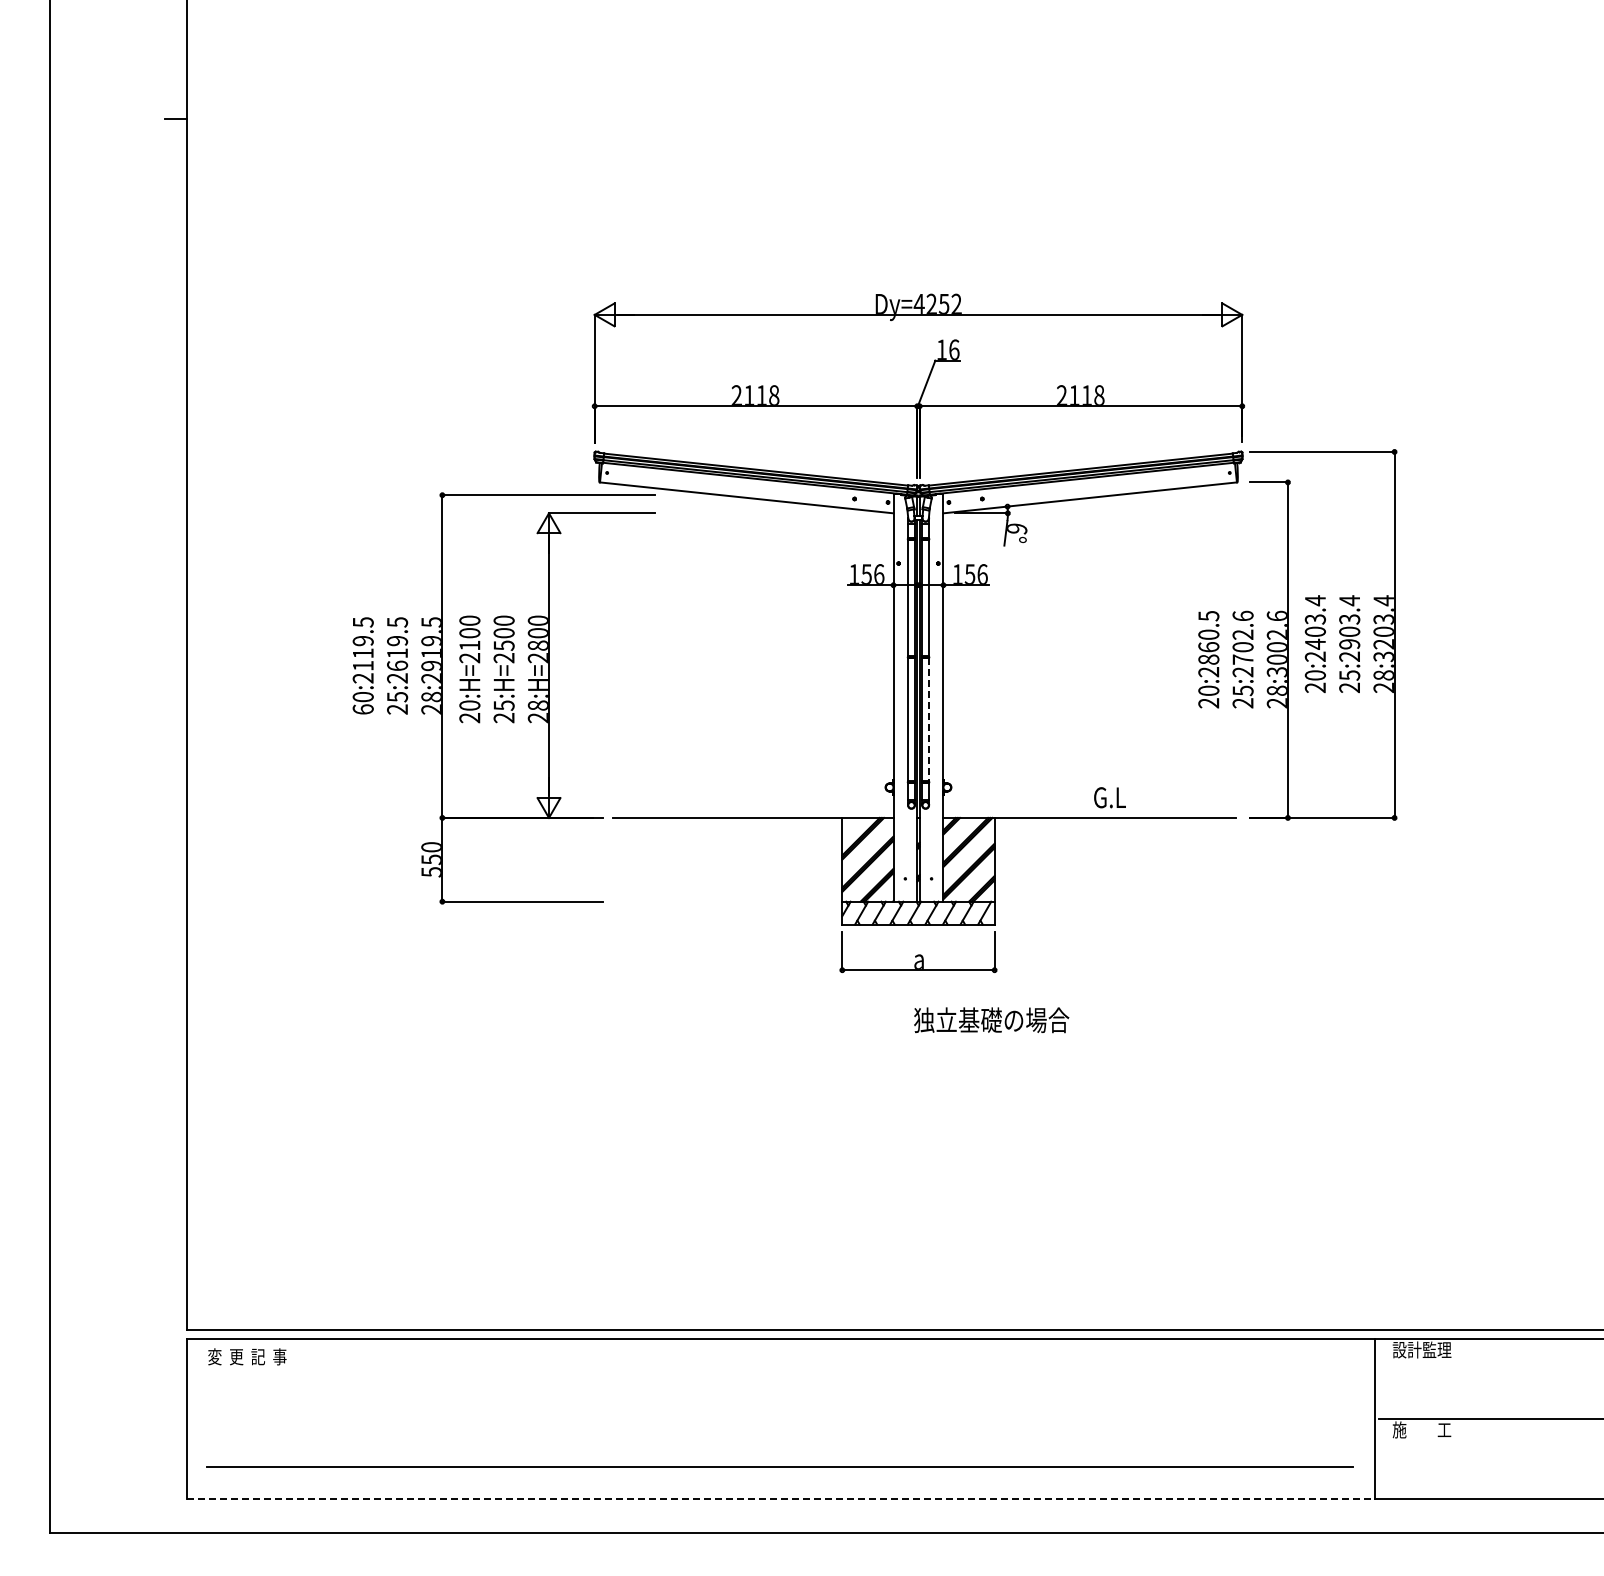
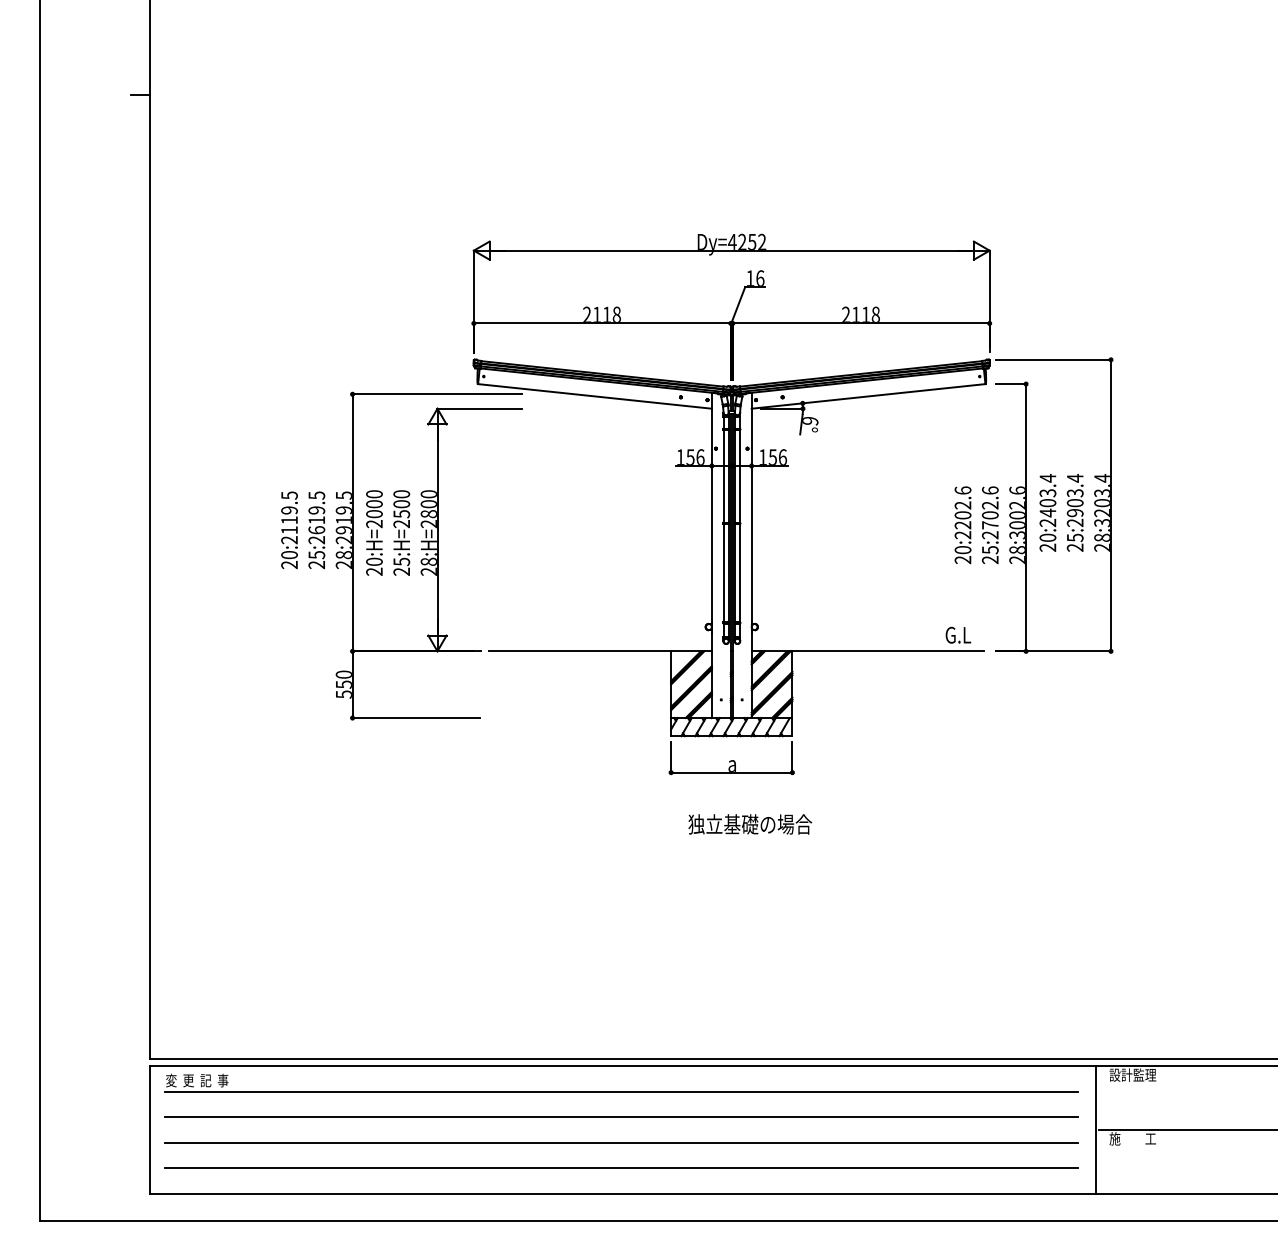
text: (1208, 637) -> (962, 507), 20:2860.5 -> 20:2202.6
text: (469, 645) -> (374, 513), 20:H=2100 -> 20:H=2000
text: (362, 709) -> (288, 564), 60:2119.5 -> 20:2119.5
line: (928, 719) -> (739, 572), dashed -> solid
text: (1109, 797) -> (957, 635), moved
text: (991, 1020) -> (750, 824), moved
line: (779, 1370) -> (621, 1091), added
line: (779, 1402) -> (621, 1116), added
line: (779, 1434) -> (621, 1142), added
line: (781, 1498) -> (622, 1193), dashed -> solid

